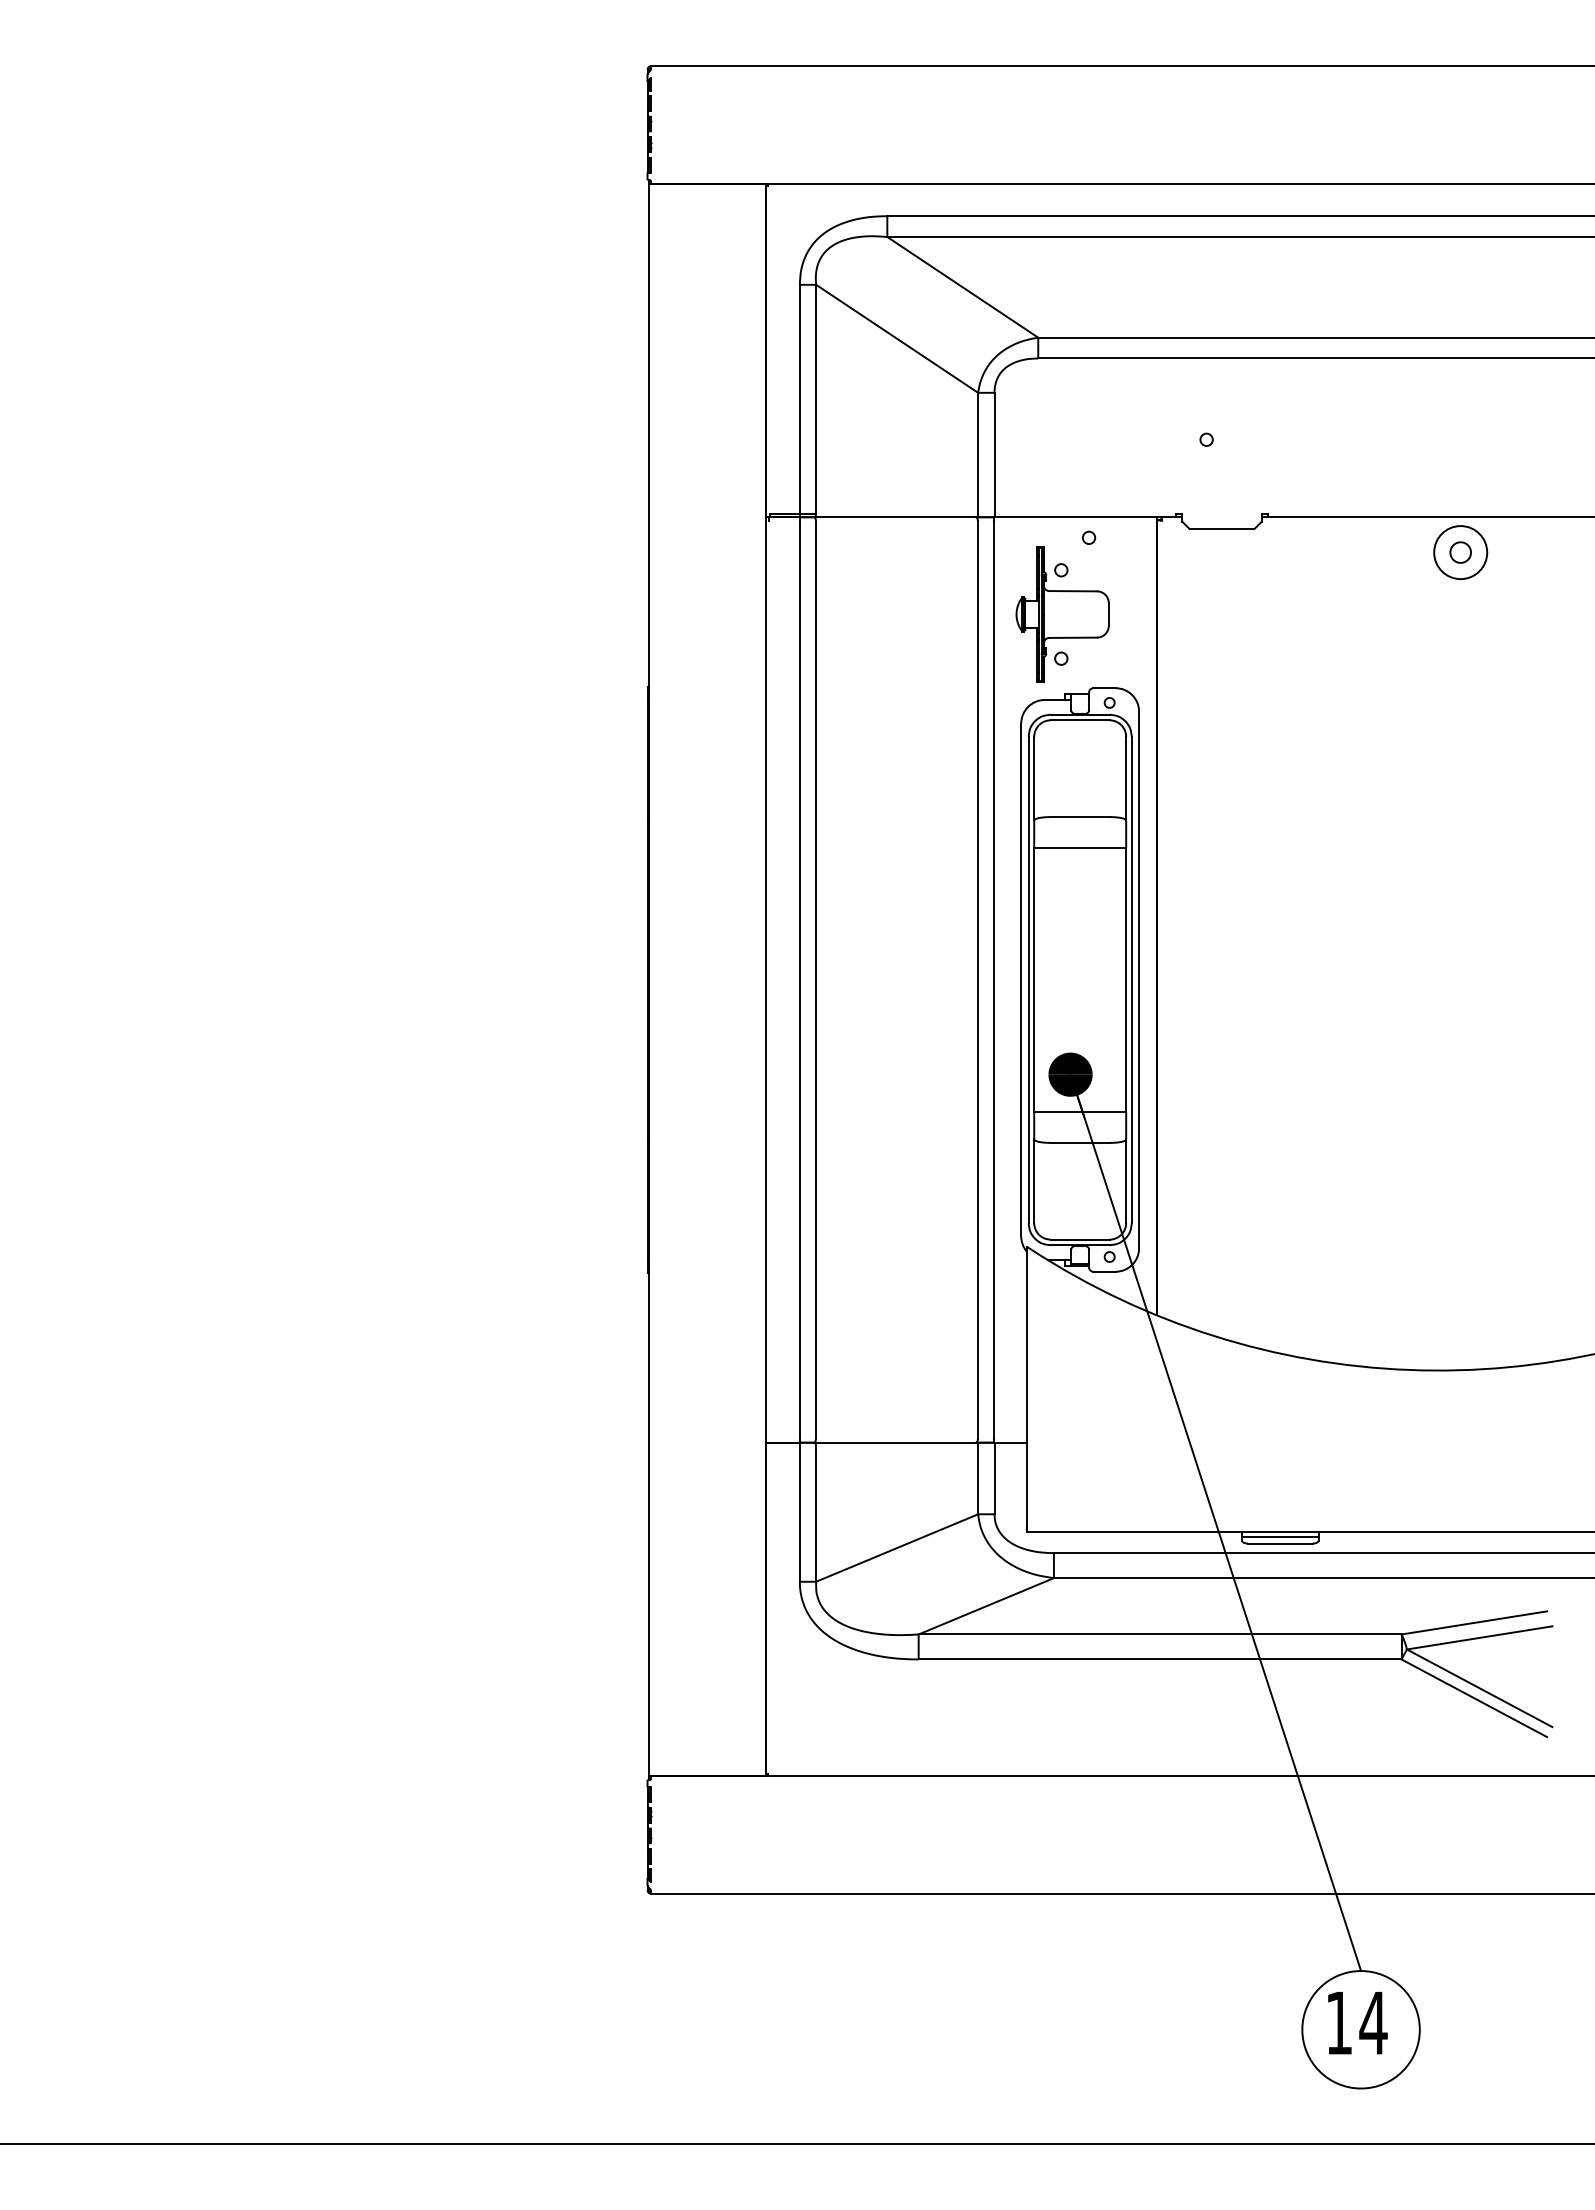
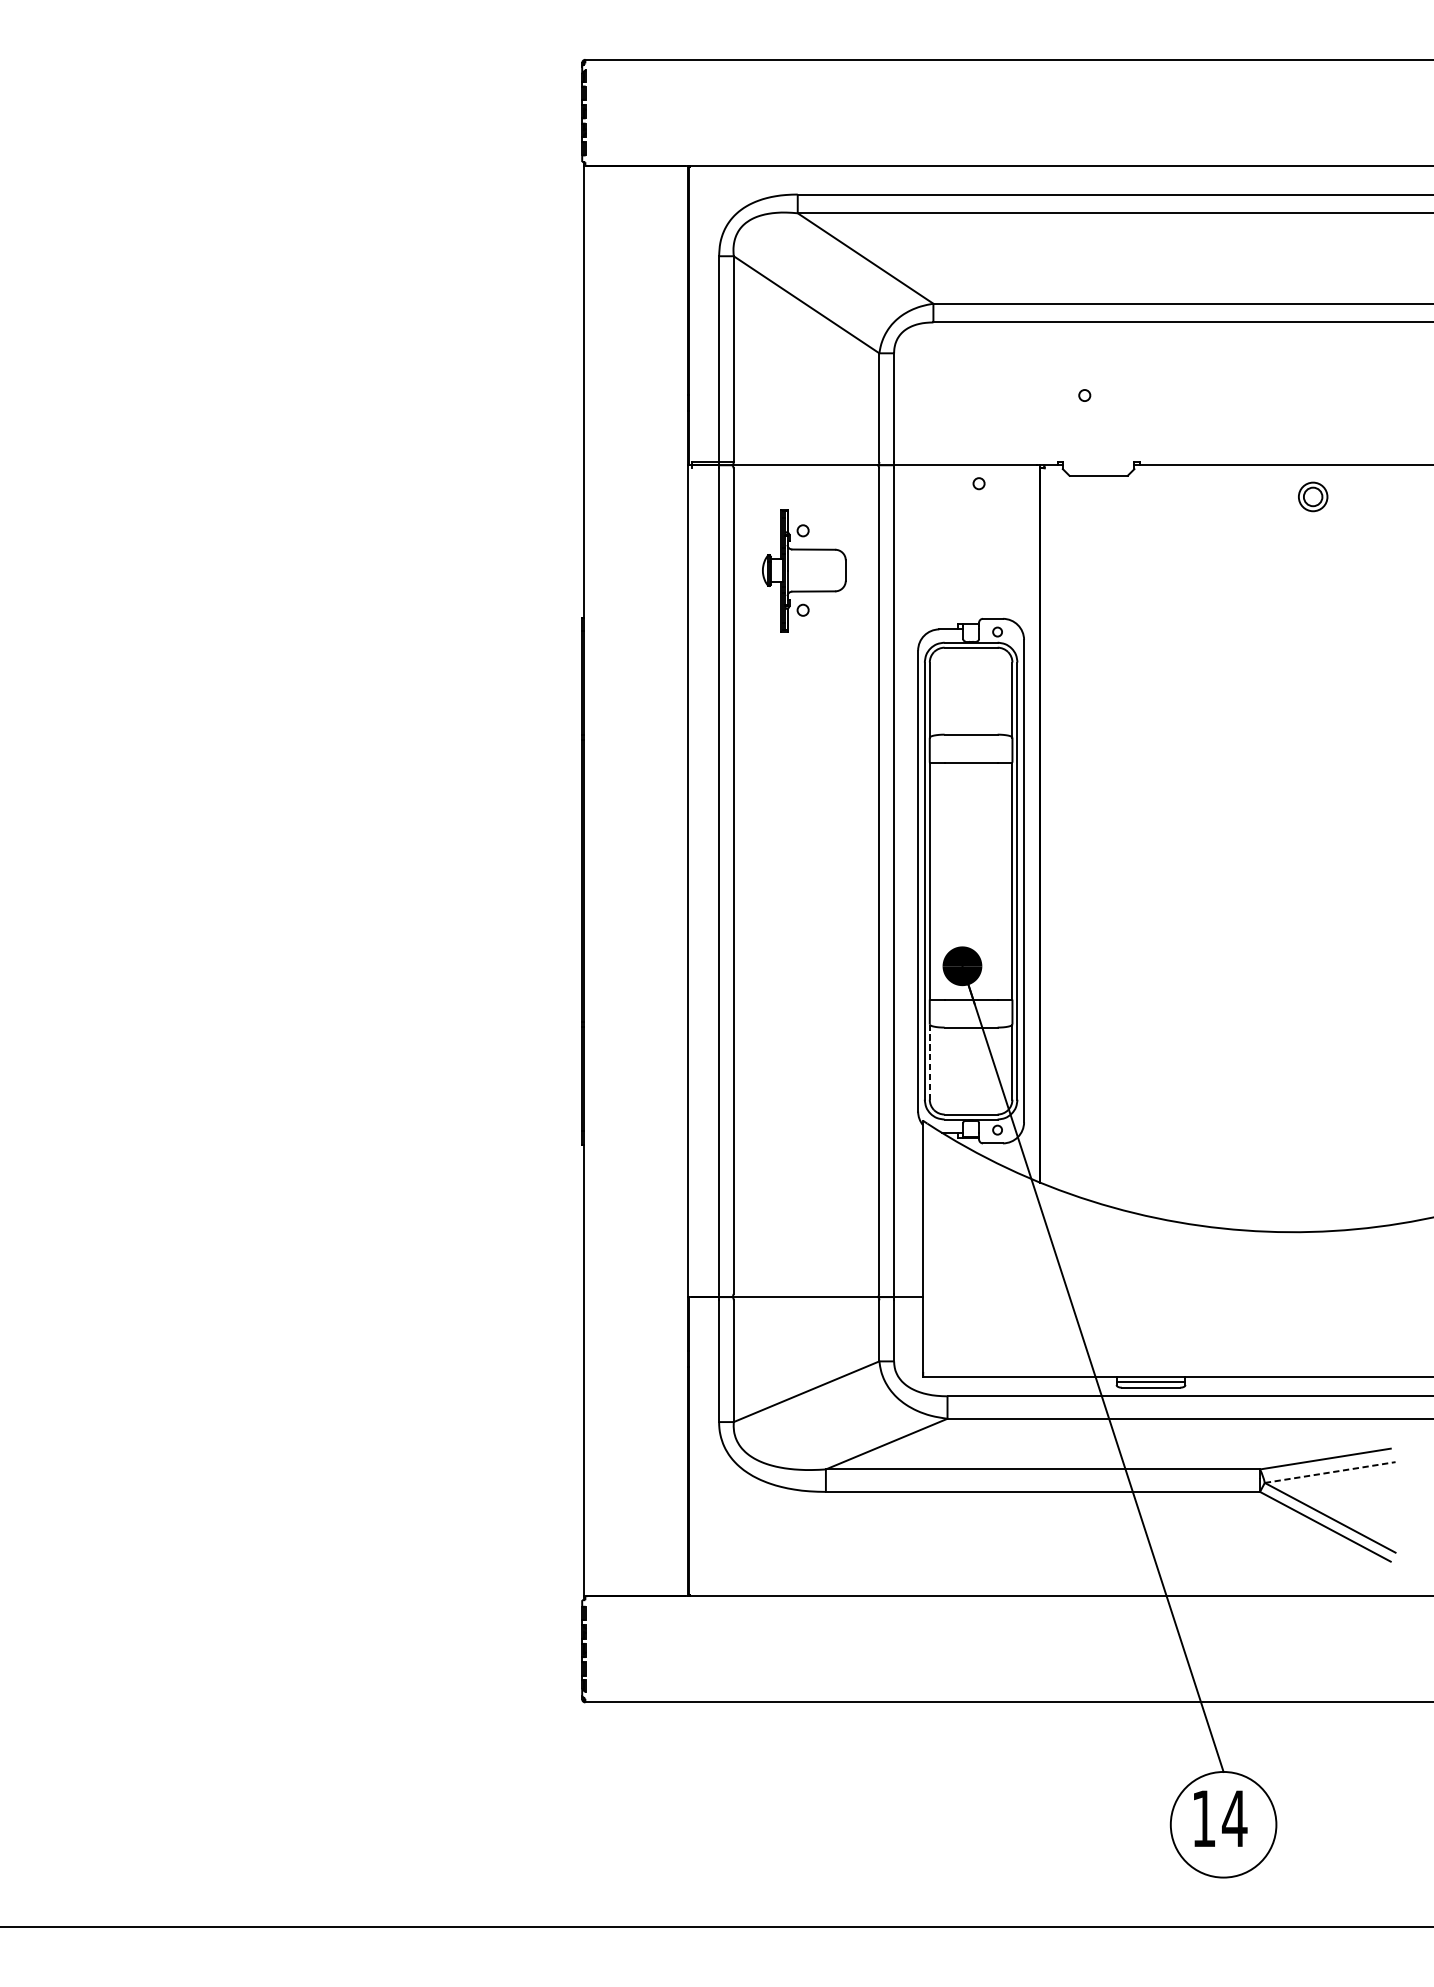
circle: (1460, 552) -> (1312, 496), size x0.6
part: (1062, 614) -> (804, 570), moved
line: (1034, 1181) -> (930, 1062), solid -> dashed
line: (1479, 1637) -> (1330, 1472), solid -> dashed

